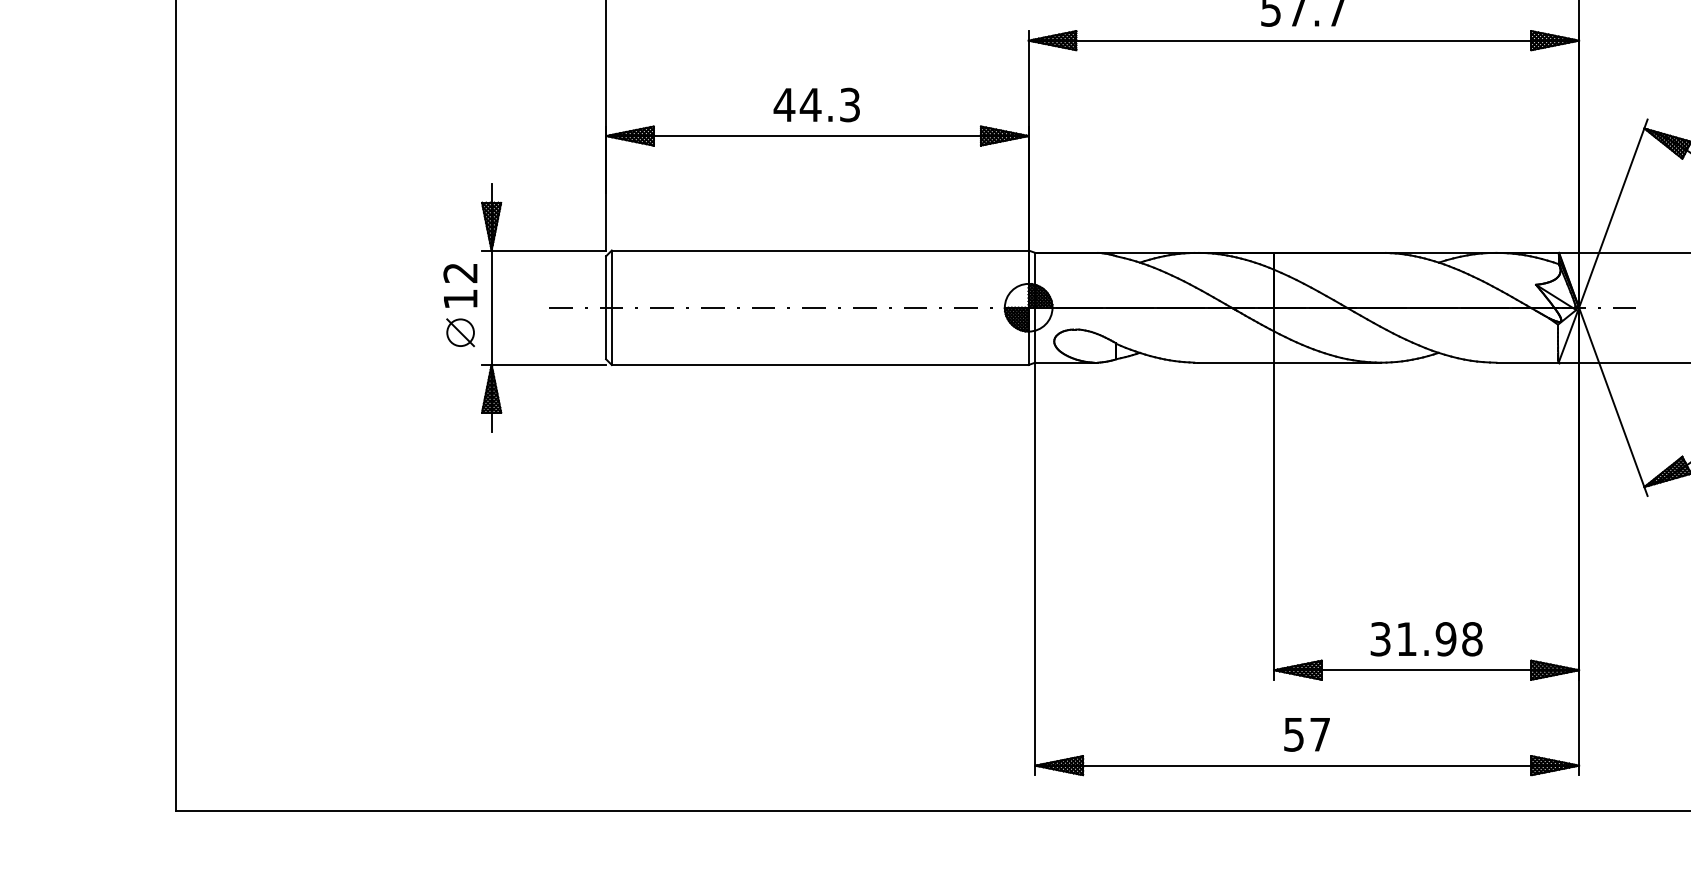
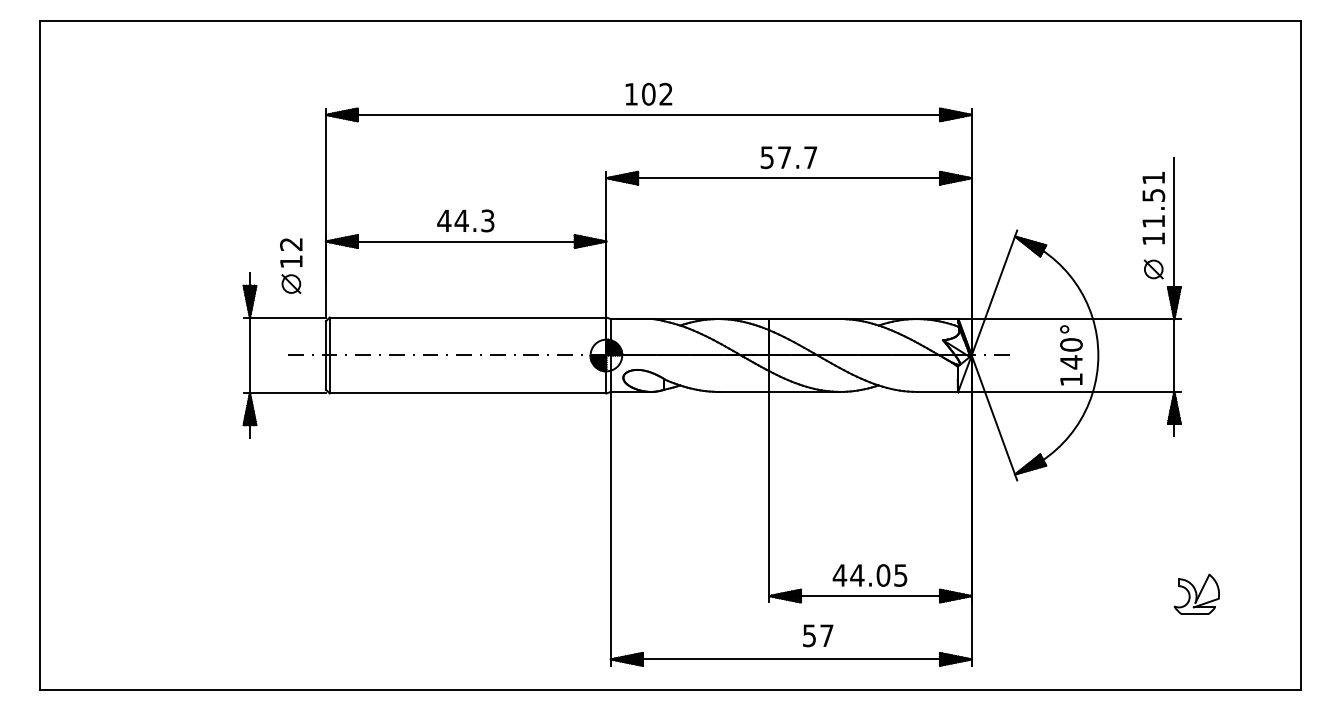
part: (460, 304) -> (291, 265), moved
text: (1425, 639) -> (869, 575), 31.98 -> 44.05
text: (1307, 734) -> (818, 635), moved

